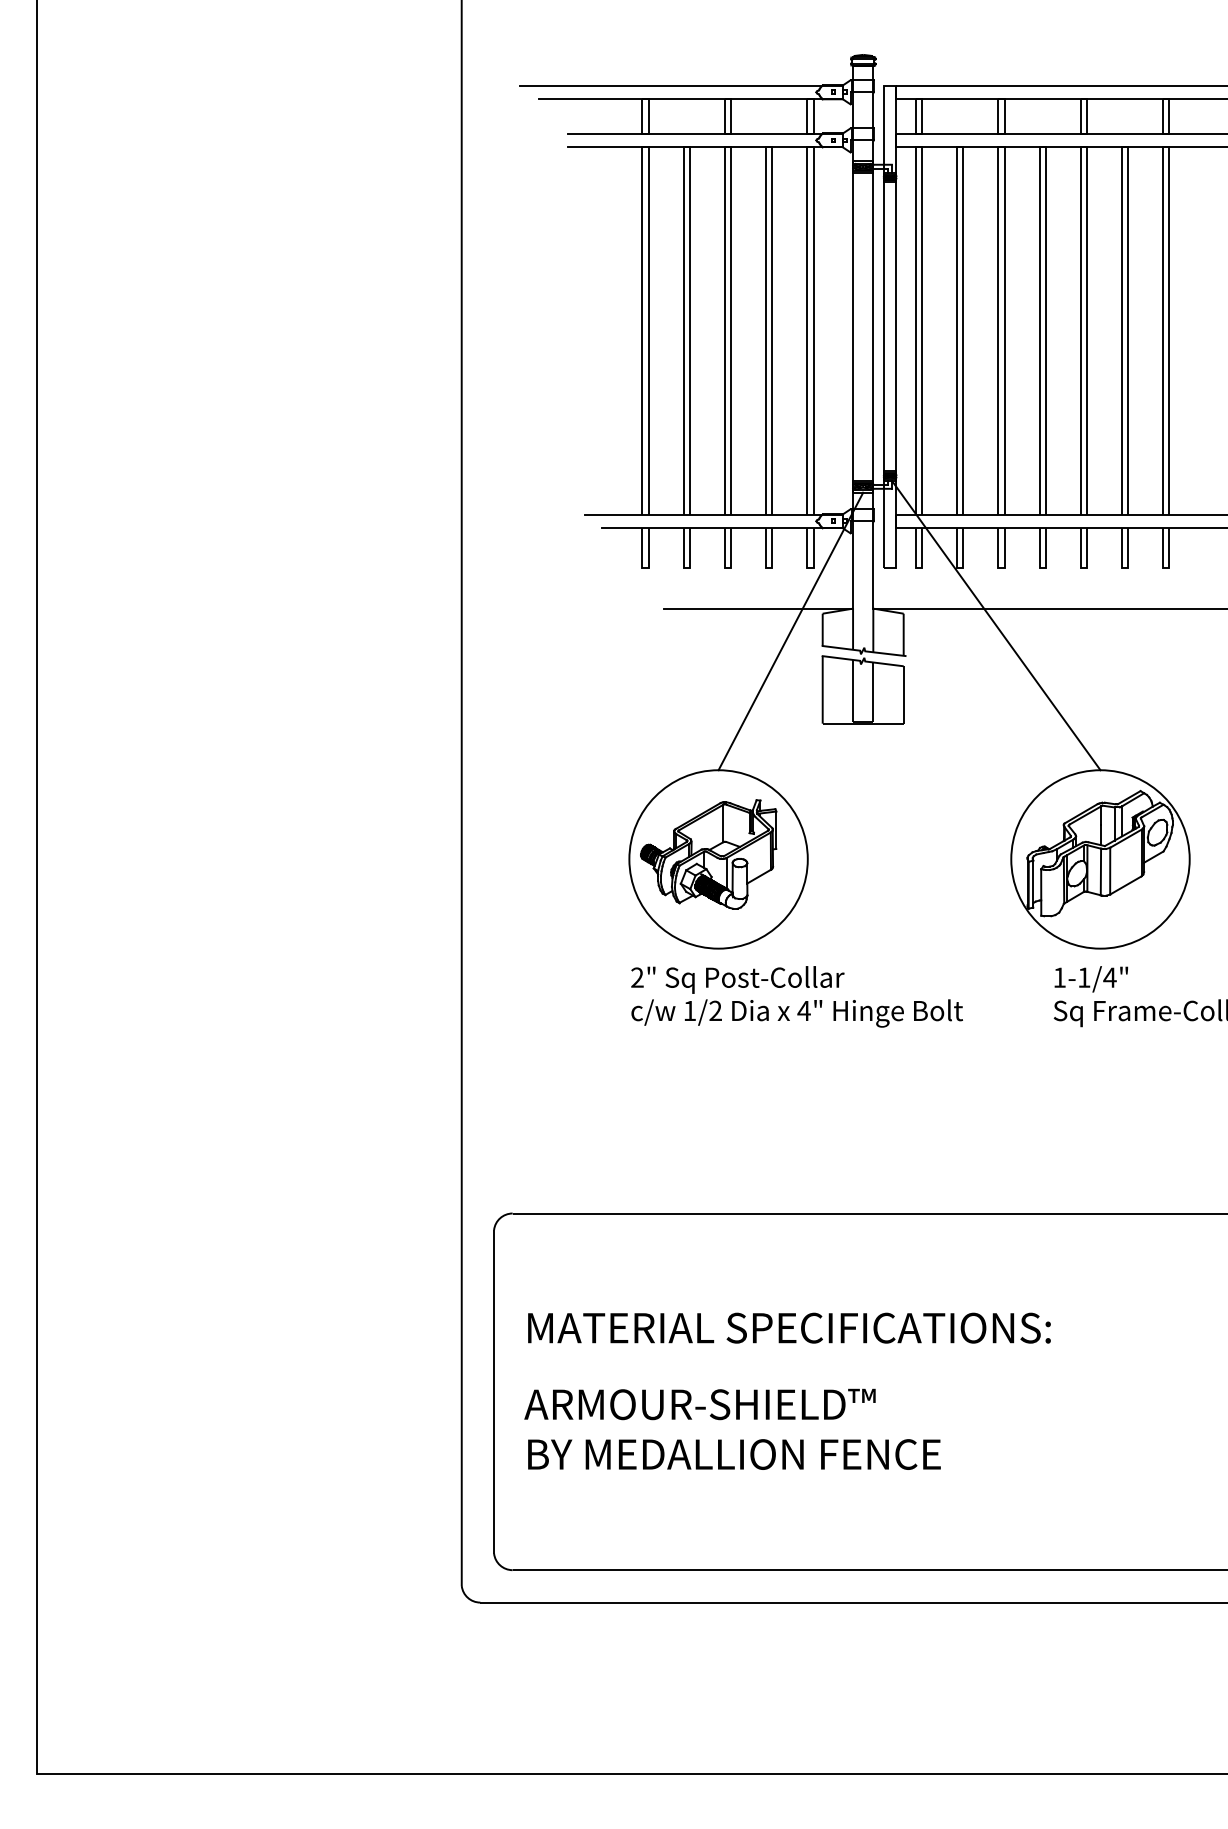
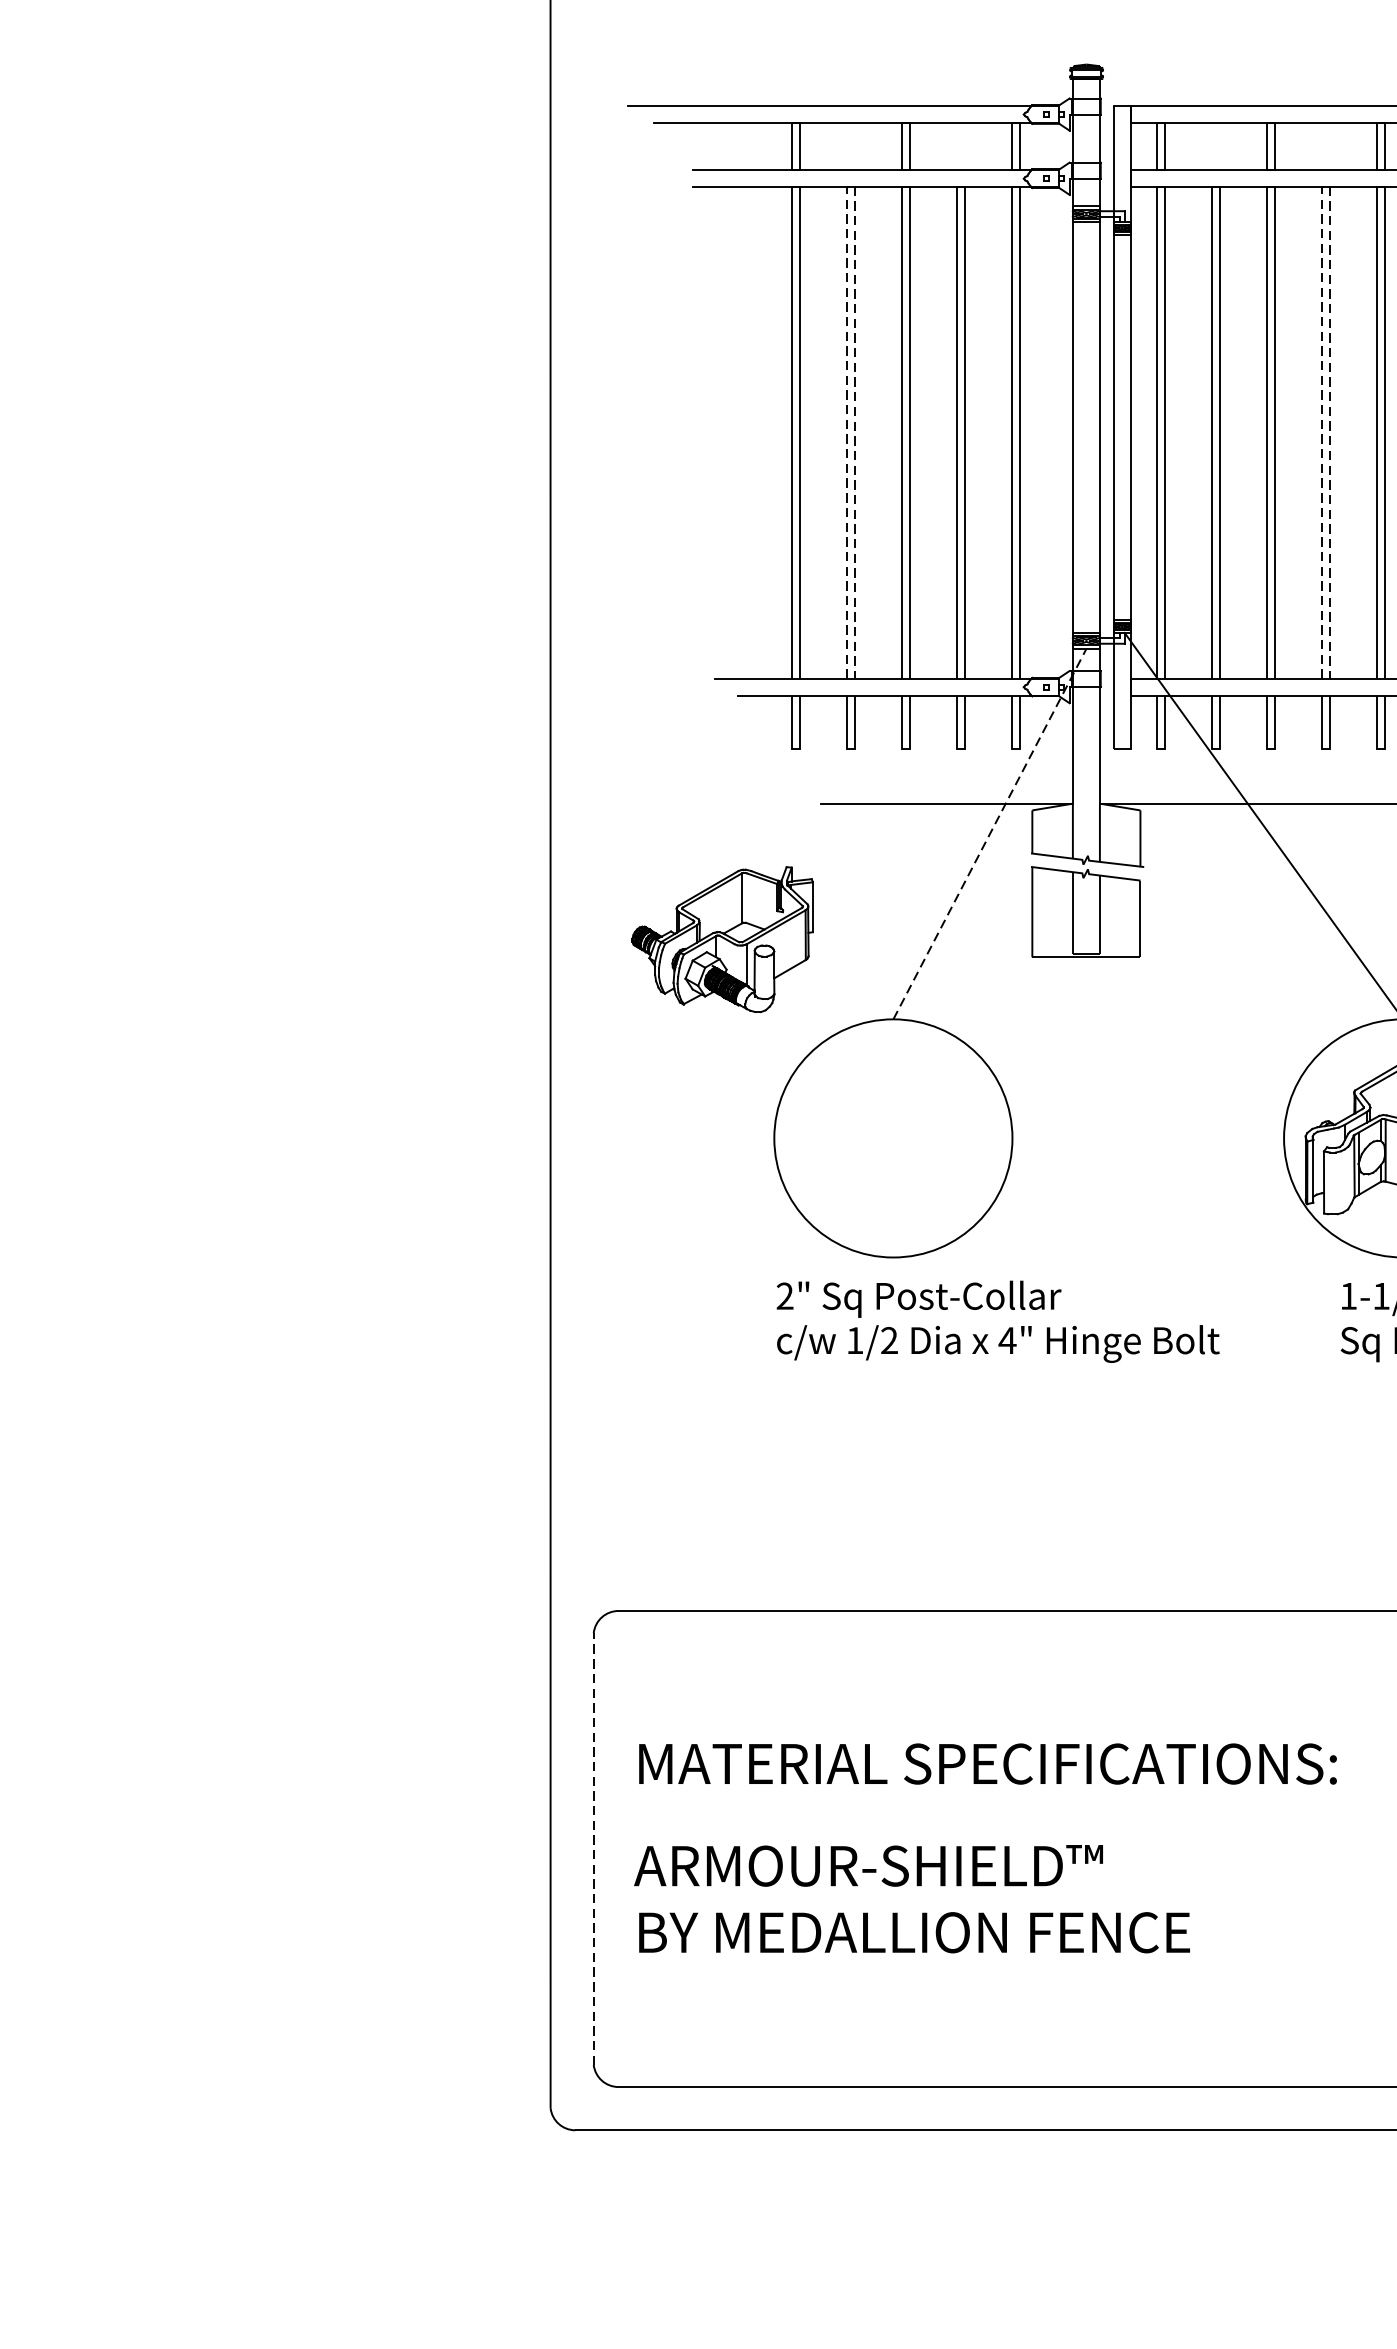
line: (687, 146) -> (851, 186), solid -> dashed
line: (1043, 146) -> (1327, 186), solid -> dashed
line: (791, 631) -> (990, 834), solid -> dashed
part: (708, 854) -> (722, 939), moved
line: (494, 1391) -> (594, 1848), solid -> dashed

